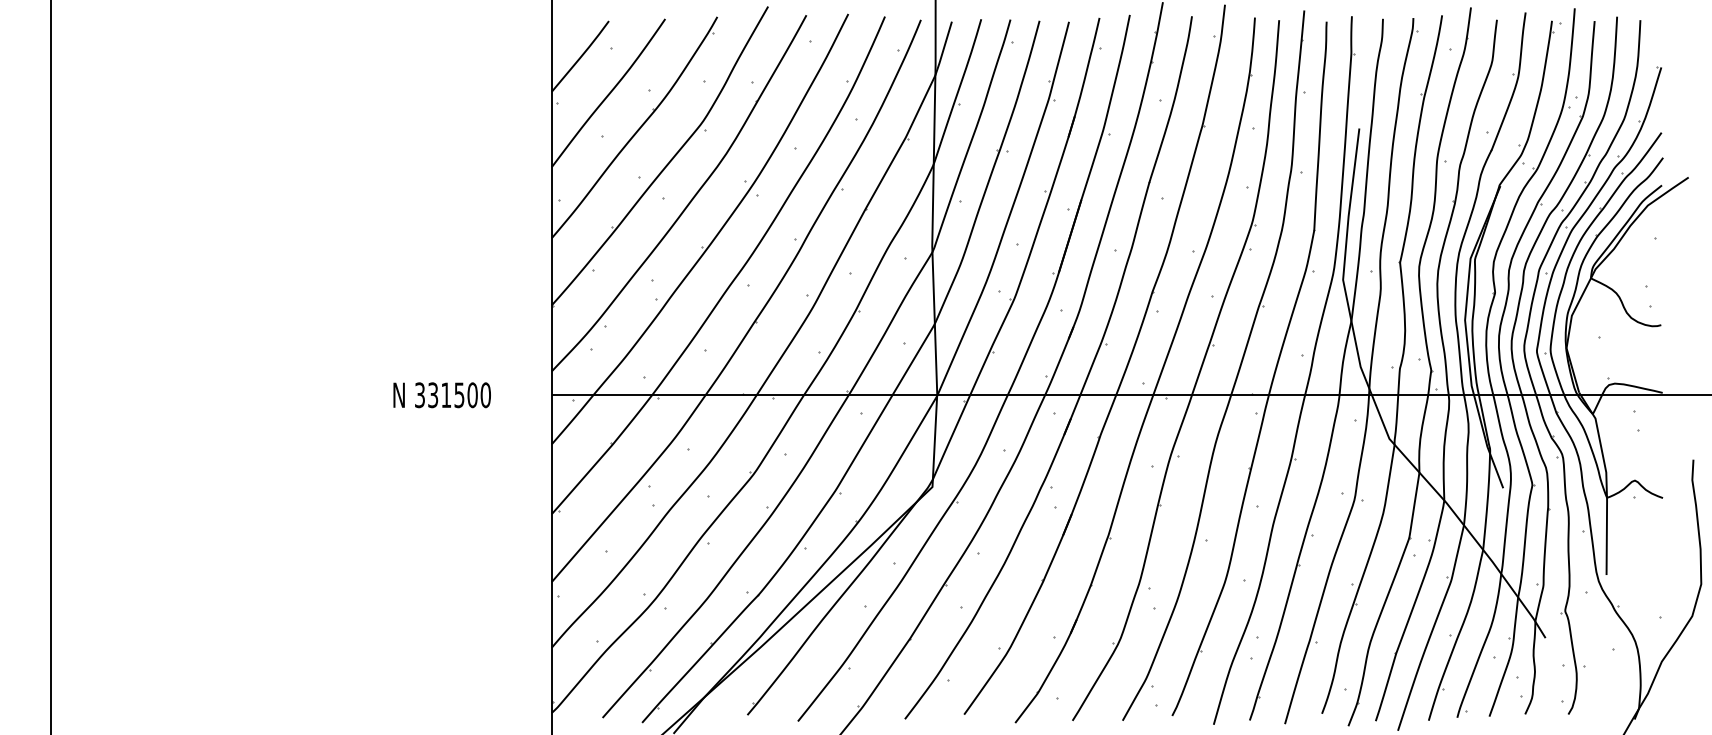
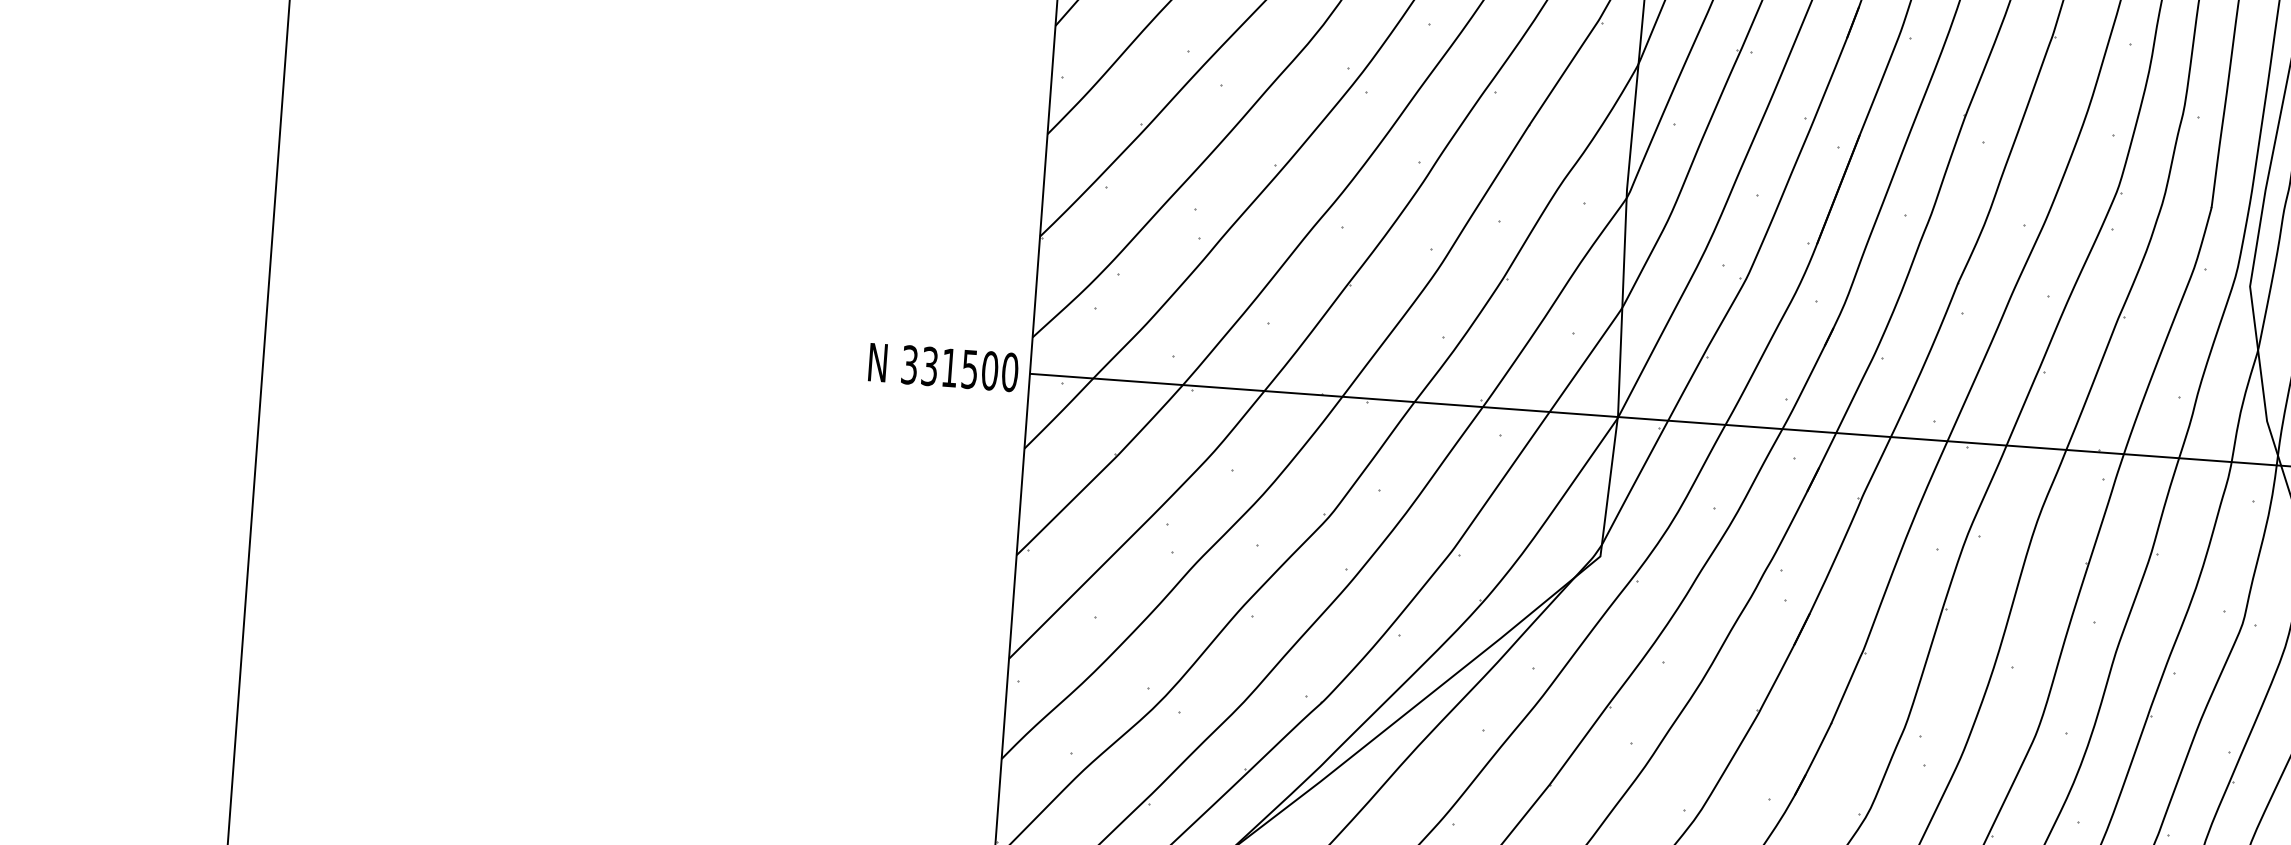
text: (441, 395) -> (942, 367), moved

